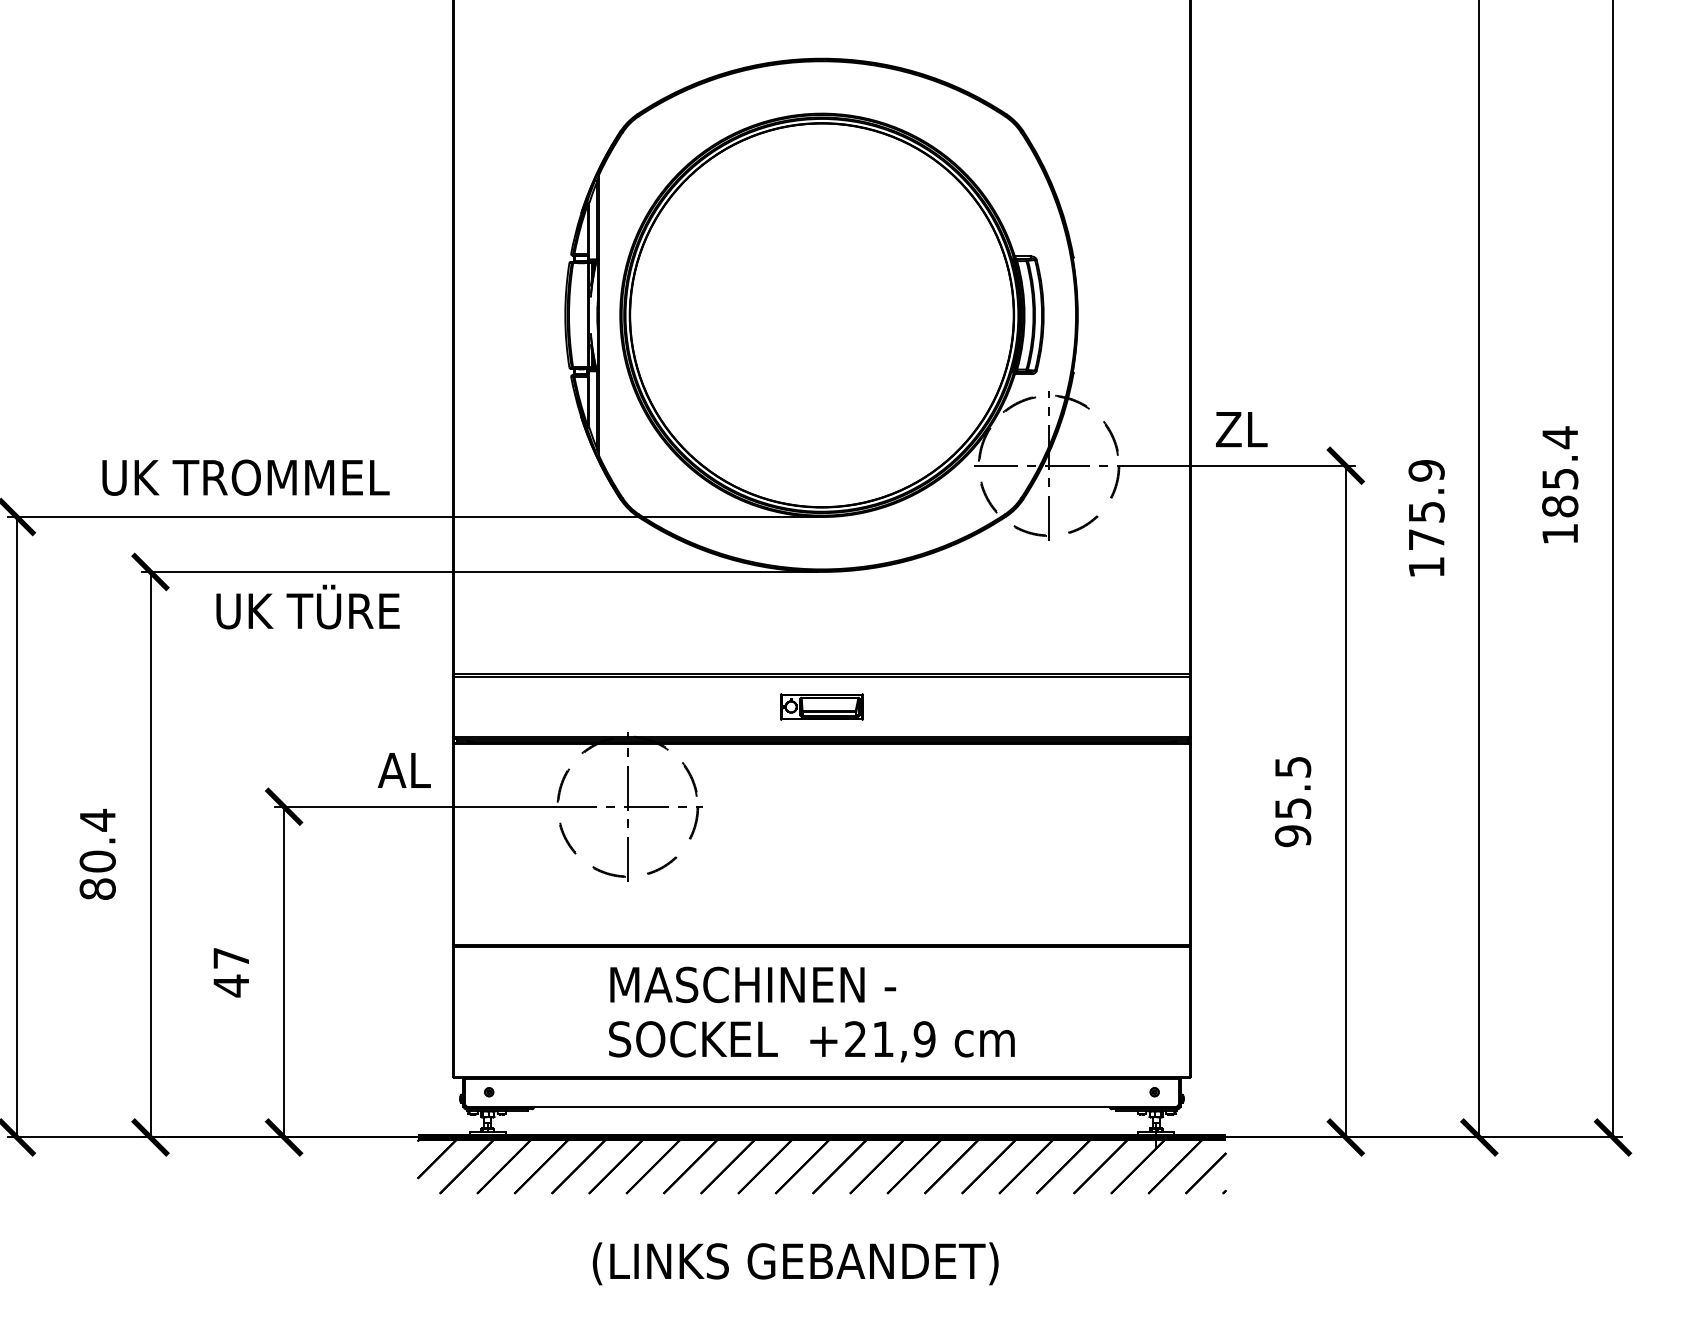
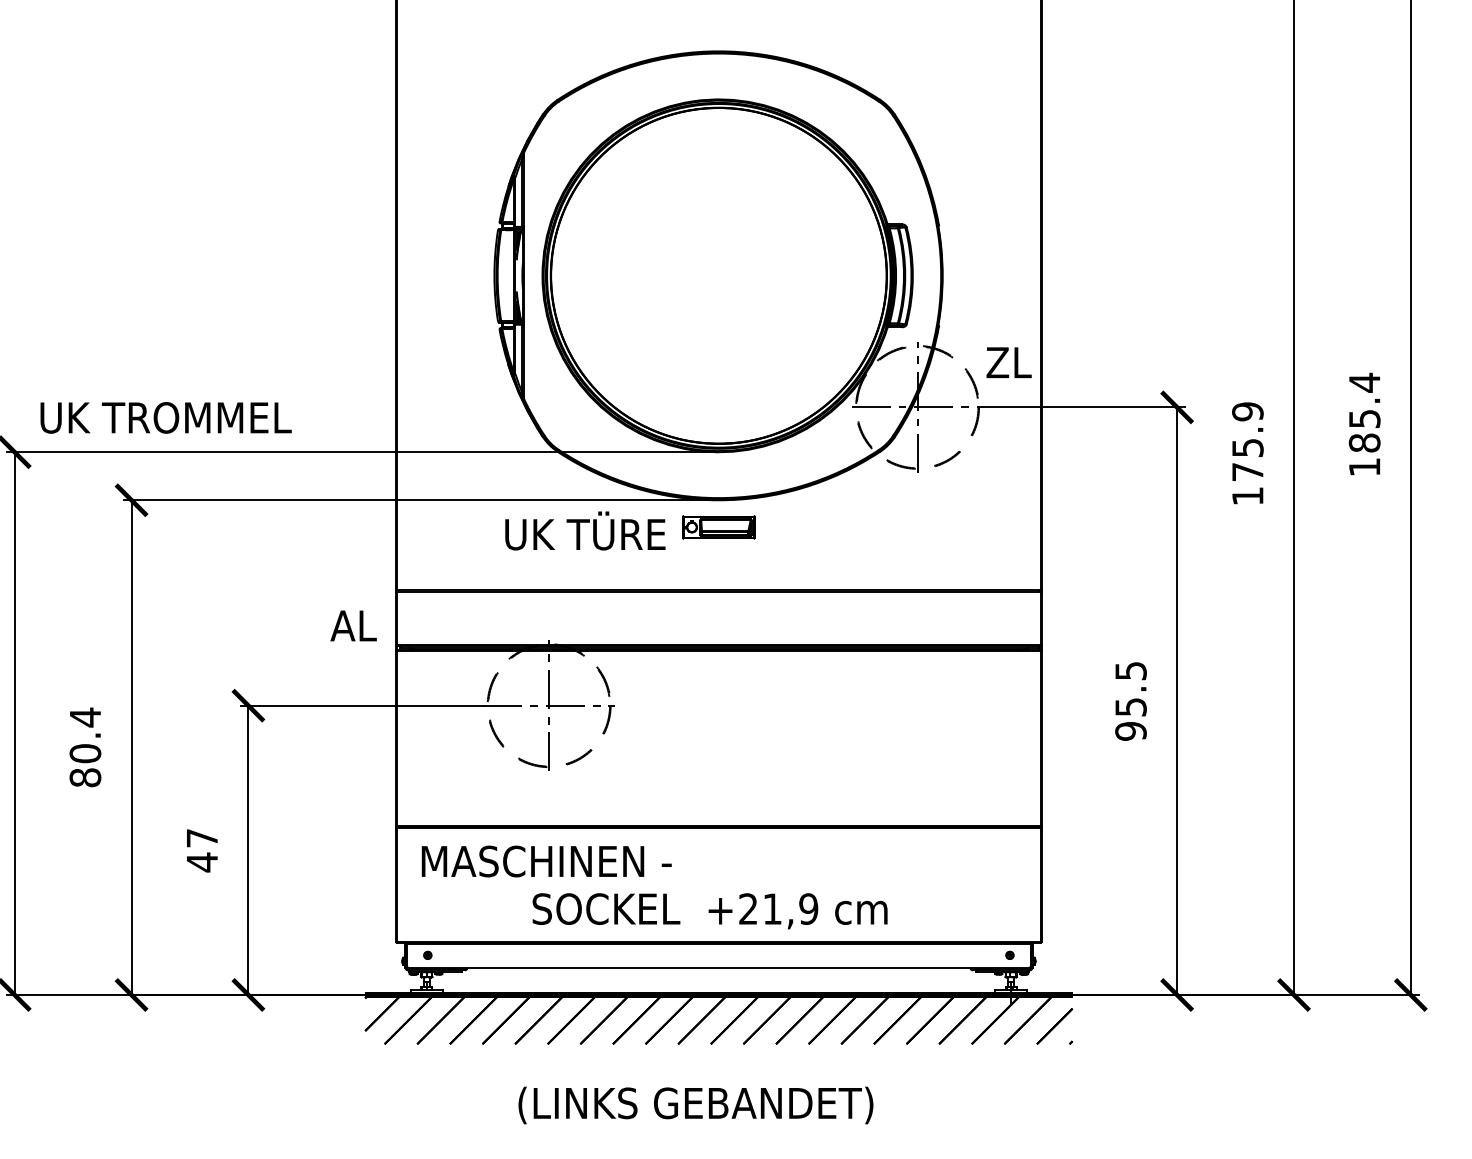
text: (1241, 429) -> (1008, 362), moved
text: (245, 477) -> (165, 417), moved
text: (308, 606) -> (585, 530), moved
part: (821, 707) -> (718, 527), moved
text: (404, 769) -> (353, 625), moved
text: (752, 984) -> (546, 861), moved

